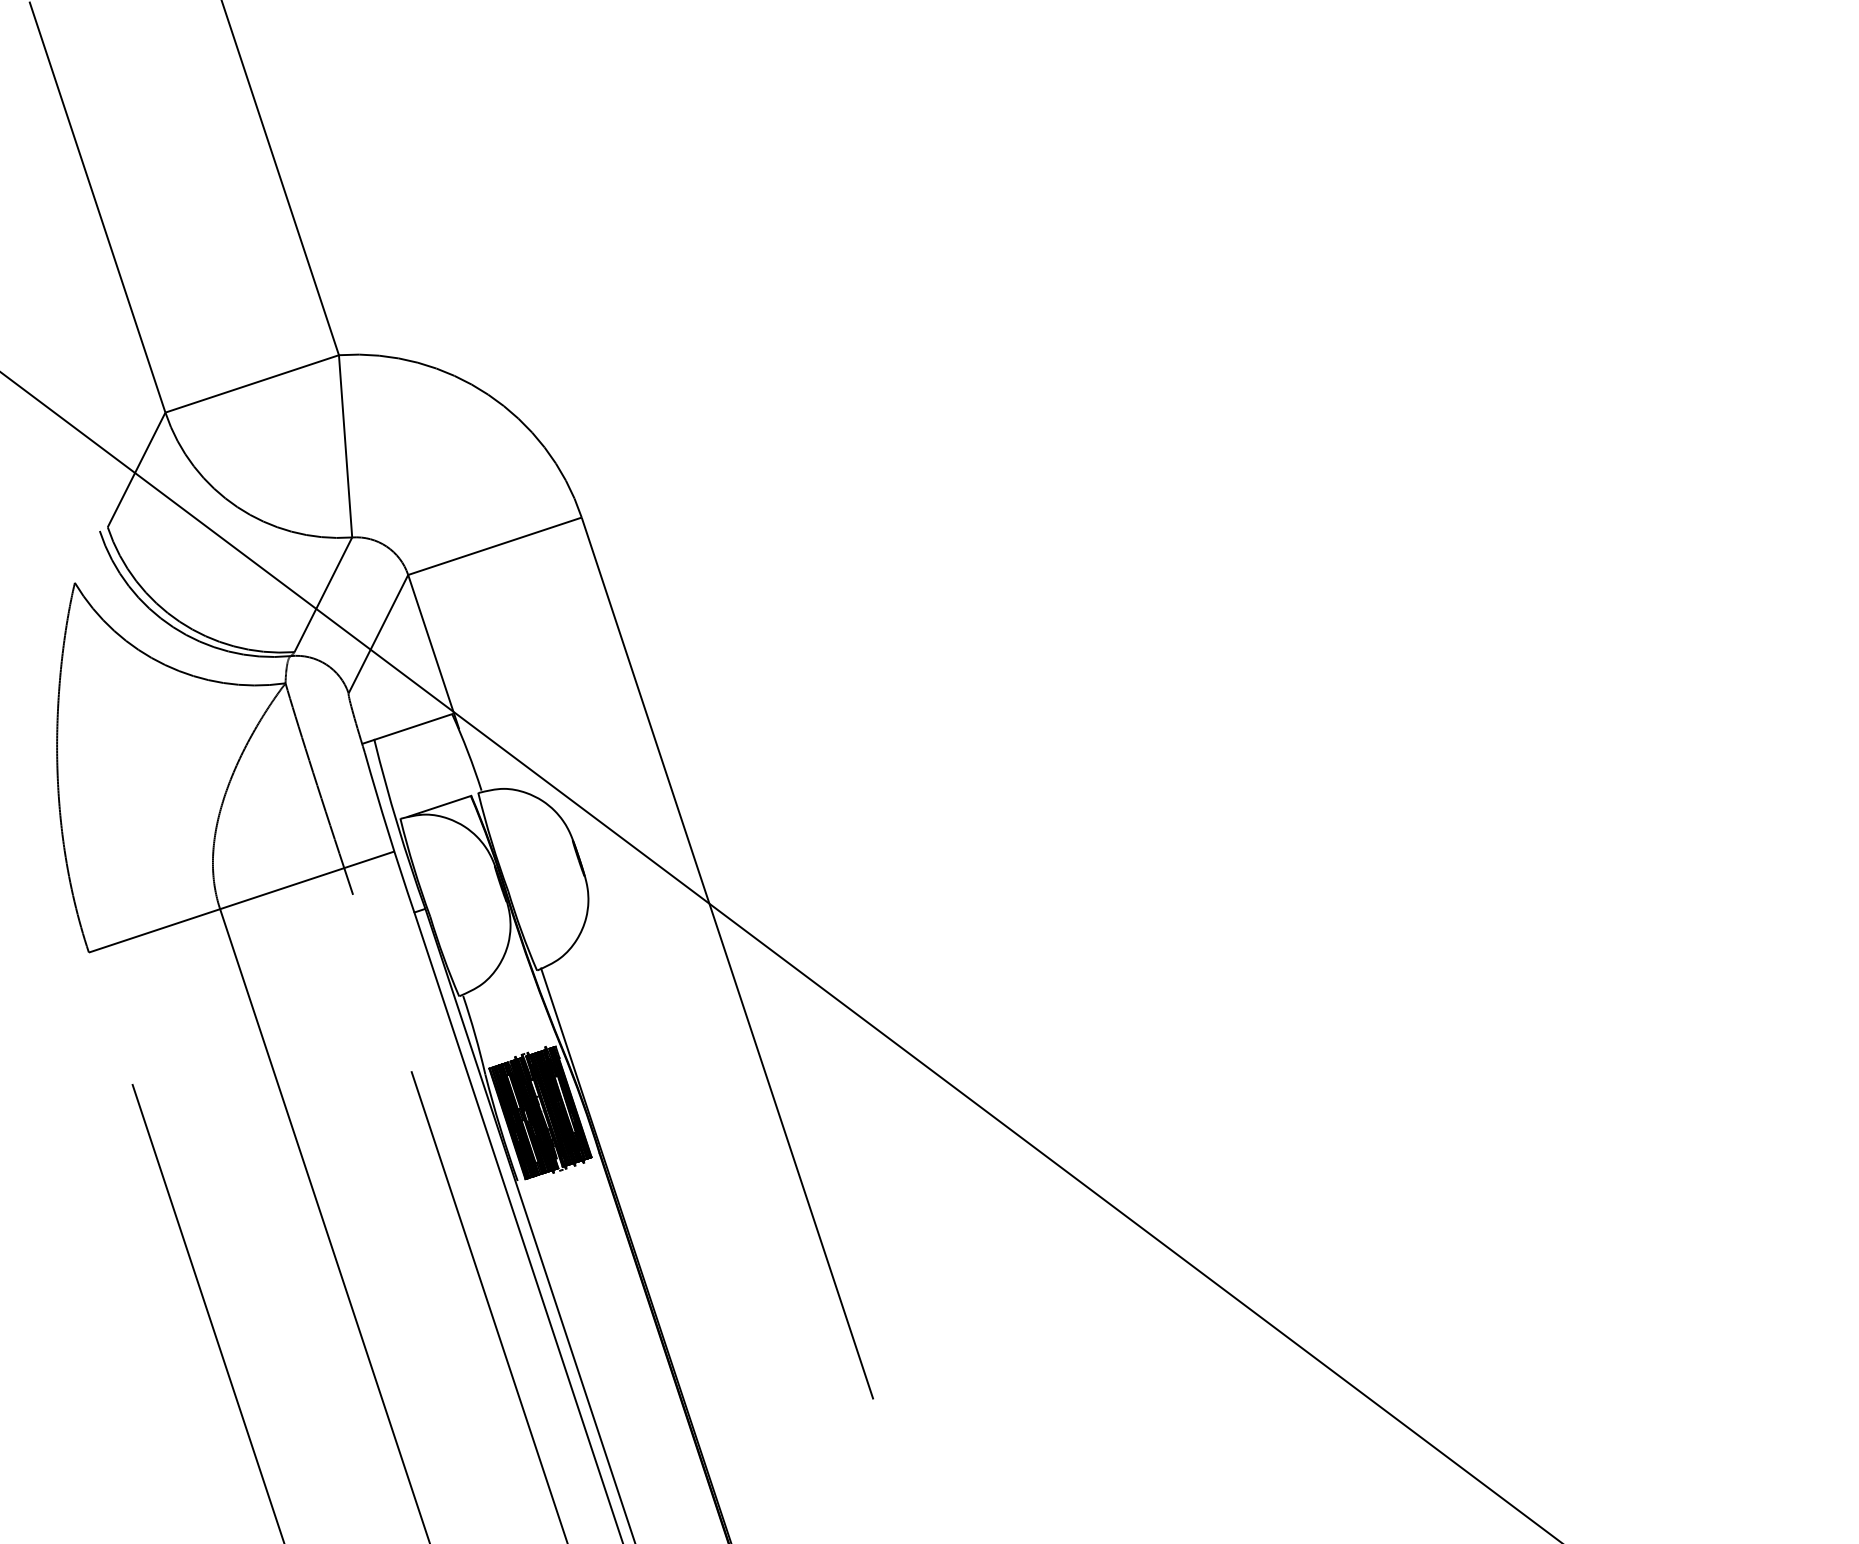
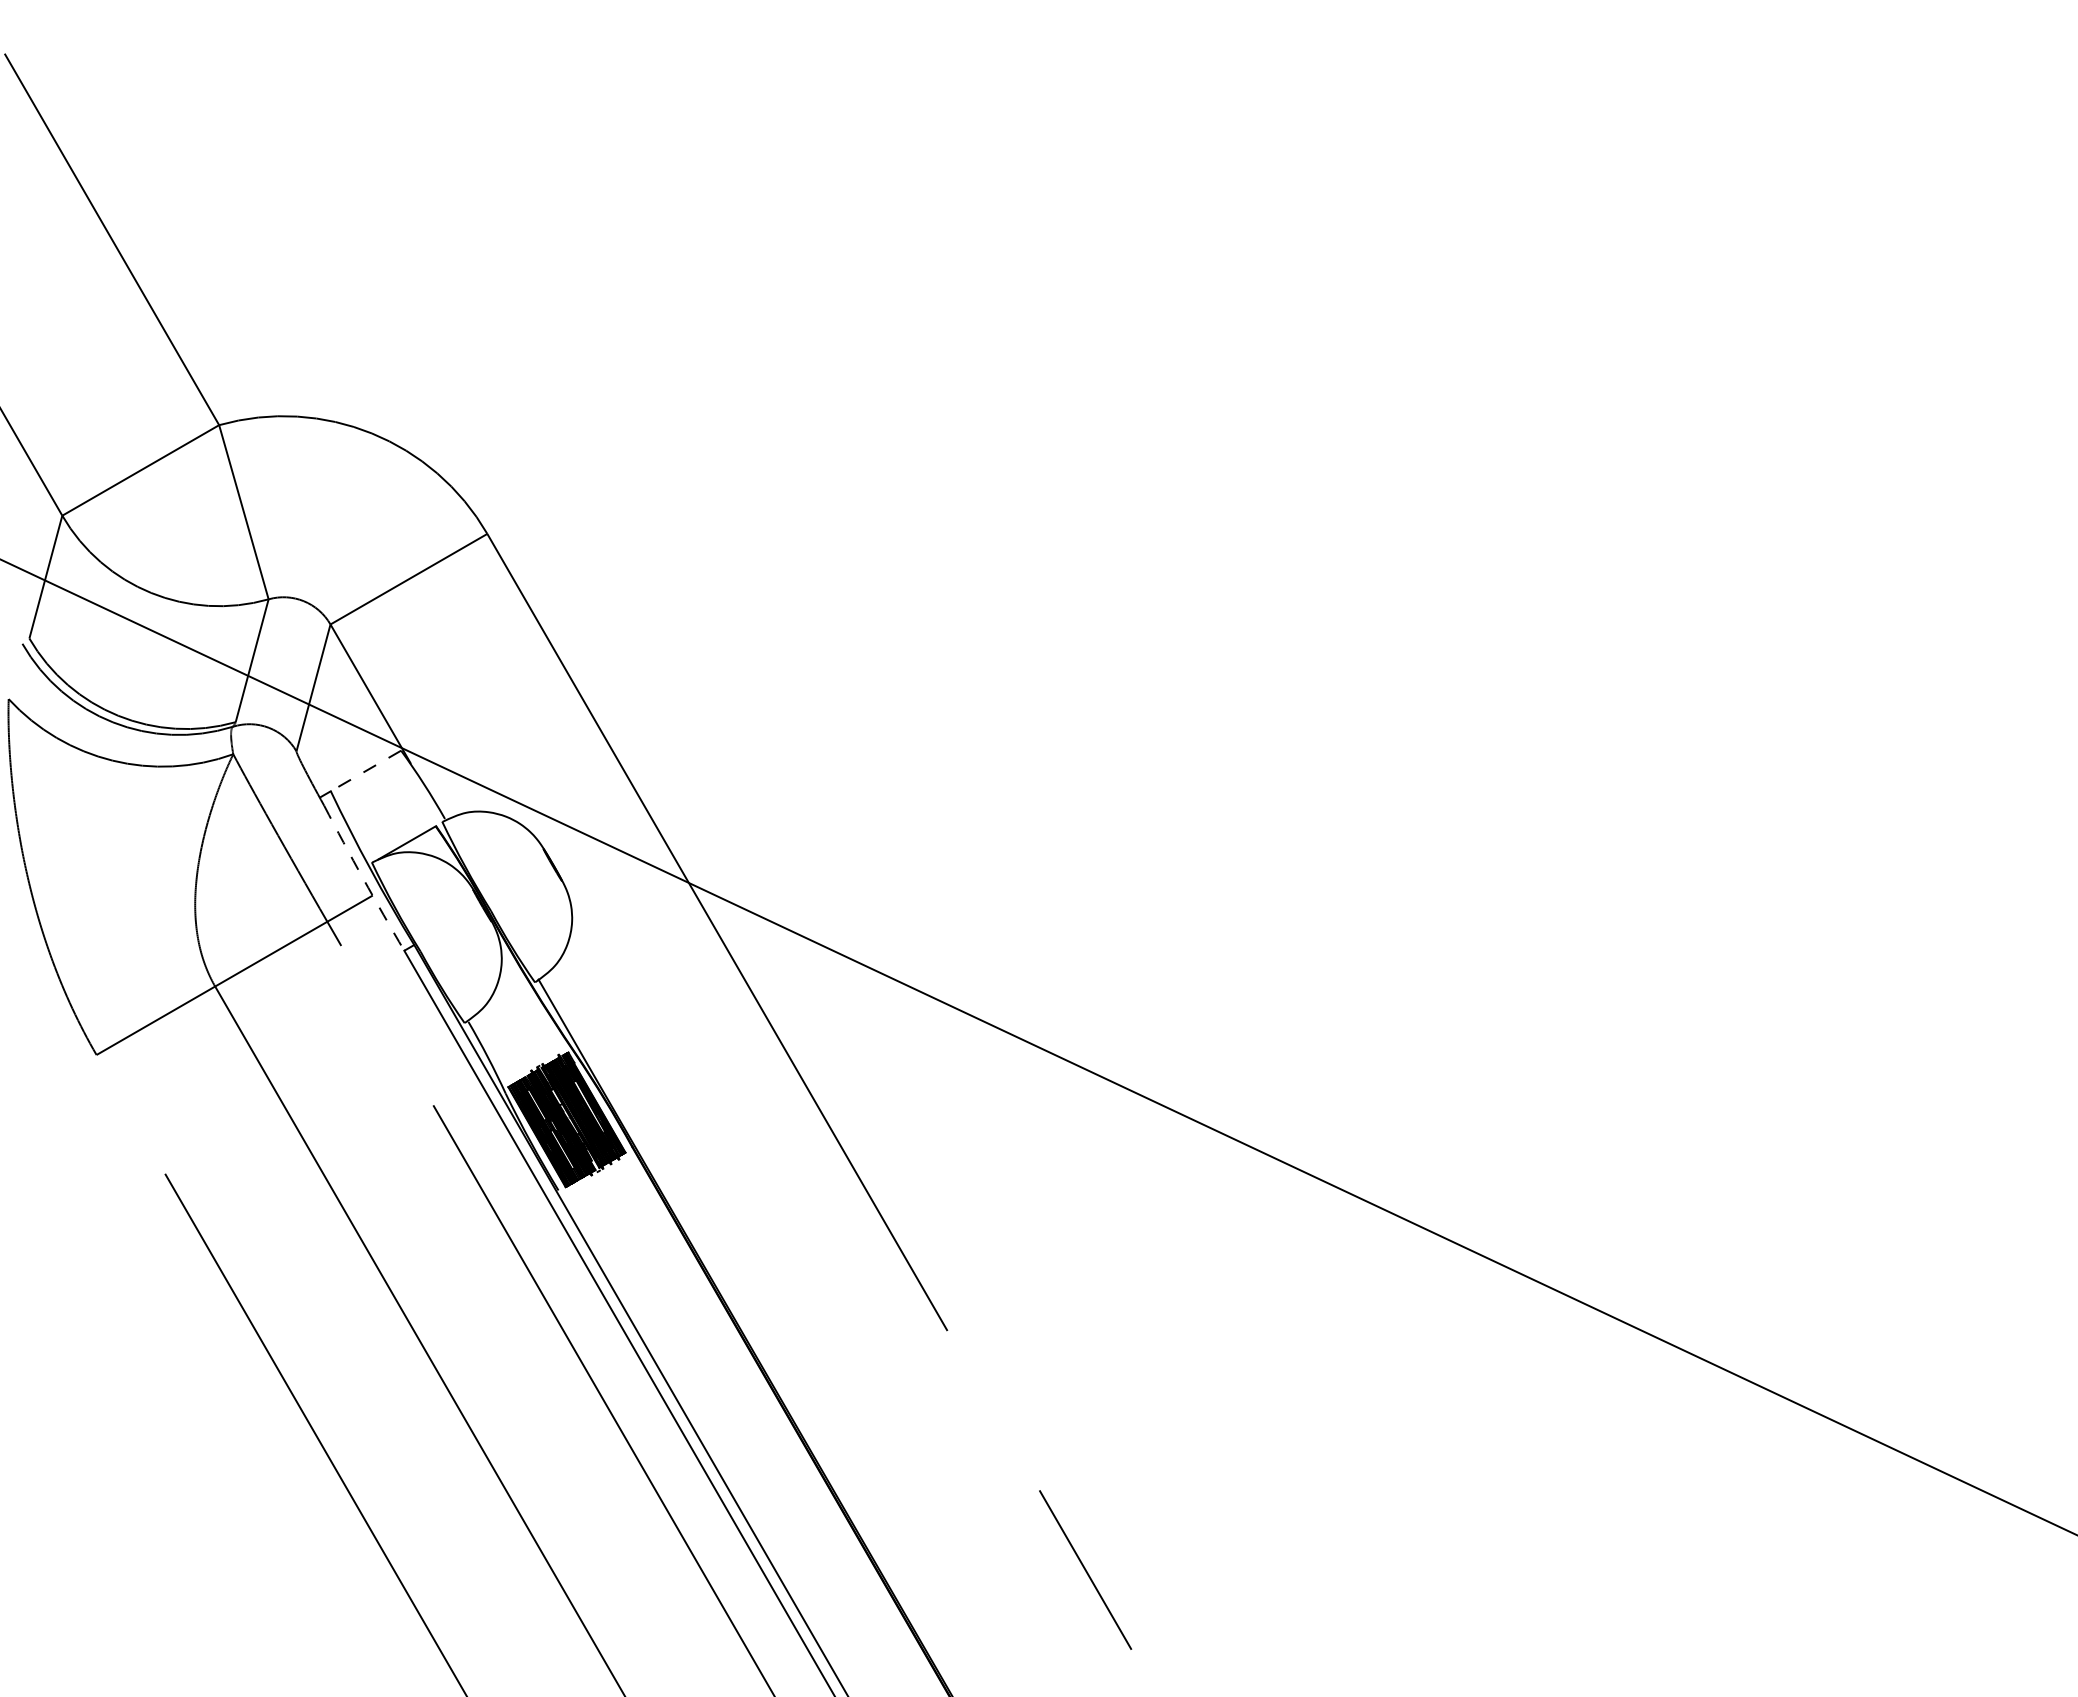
line: (412, 726) -> (365, 770), solid -> dashed
arc: (388, 832) -> (363, 878), solid -> dashed

